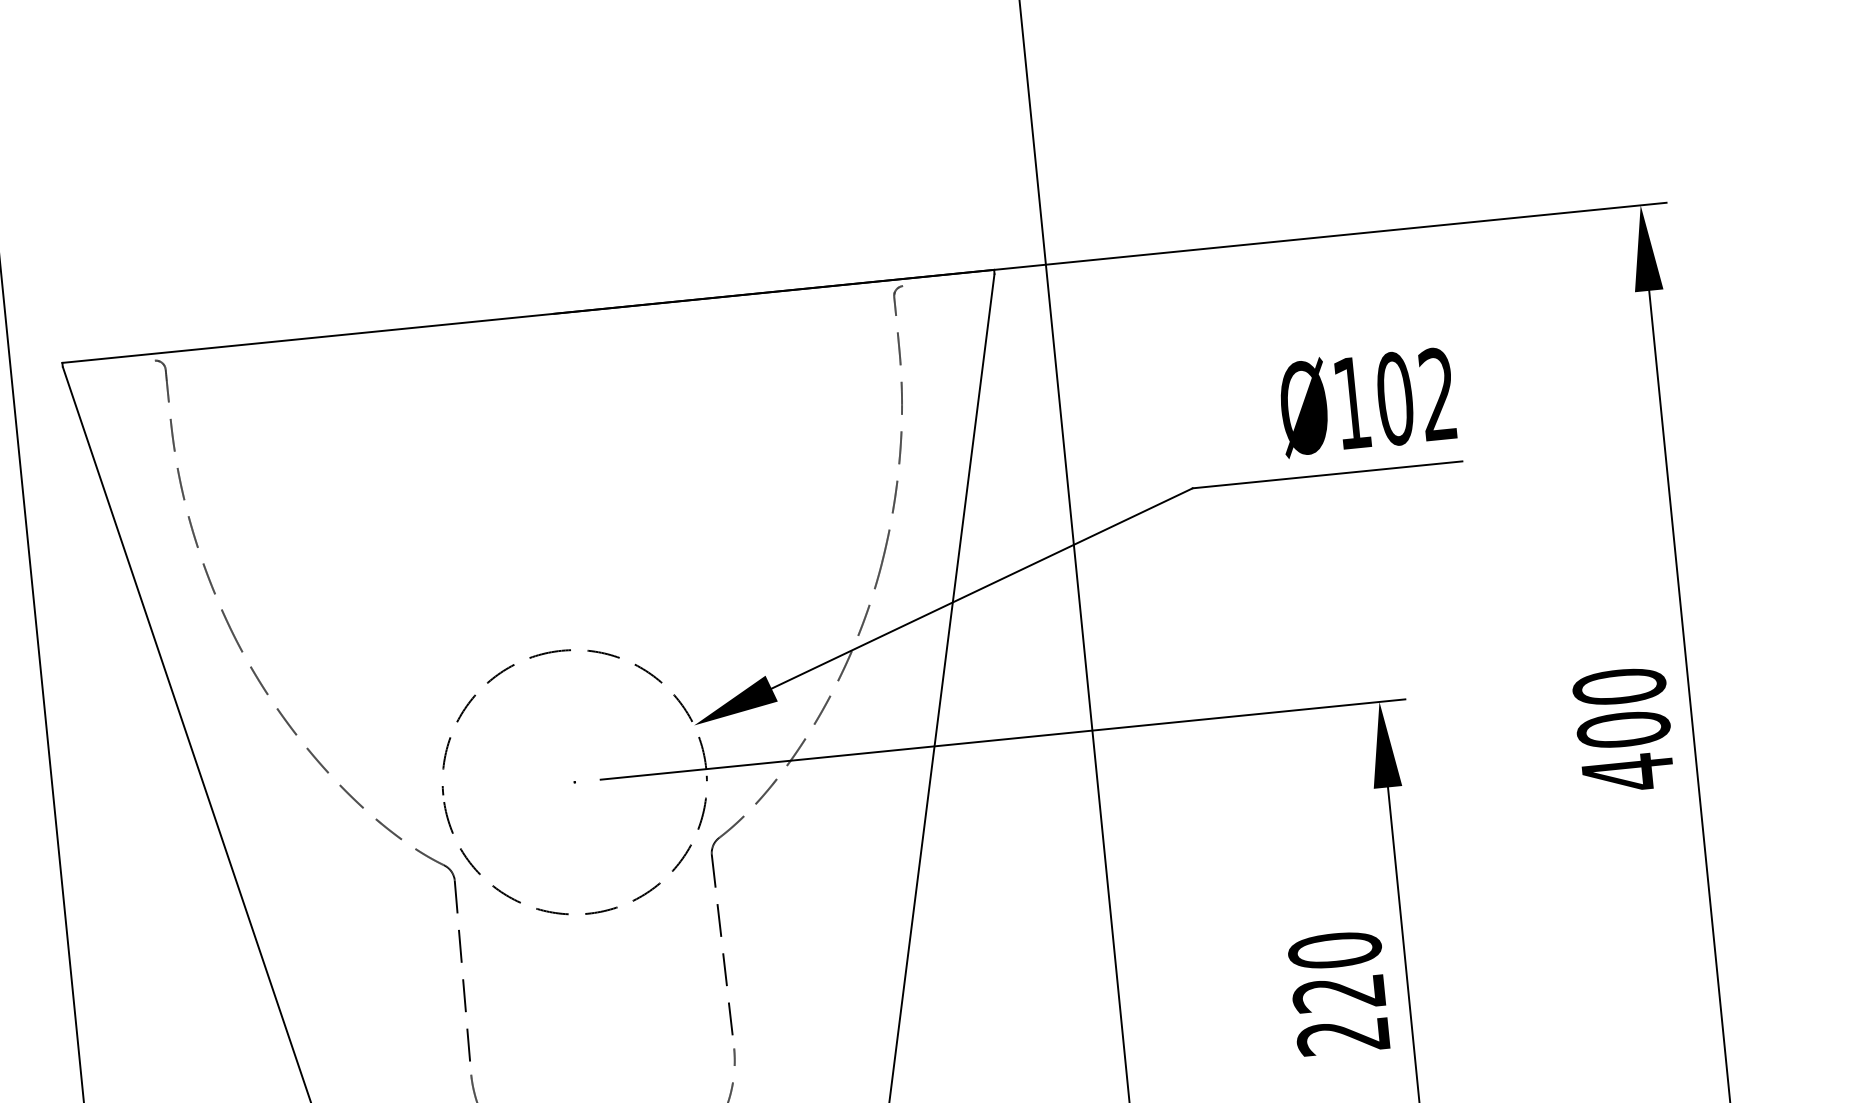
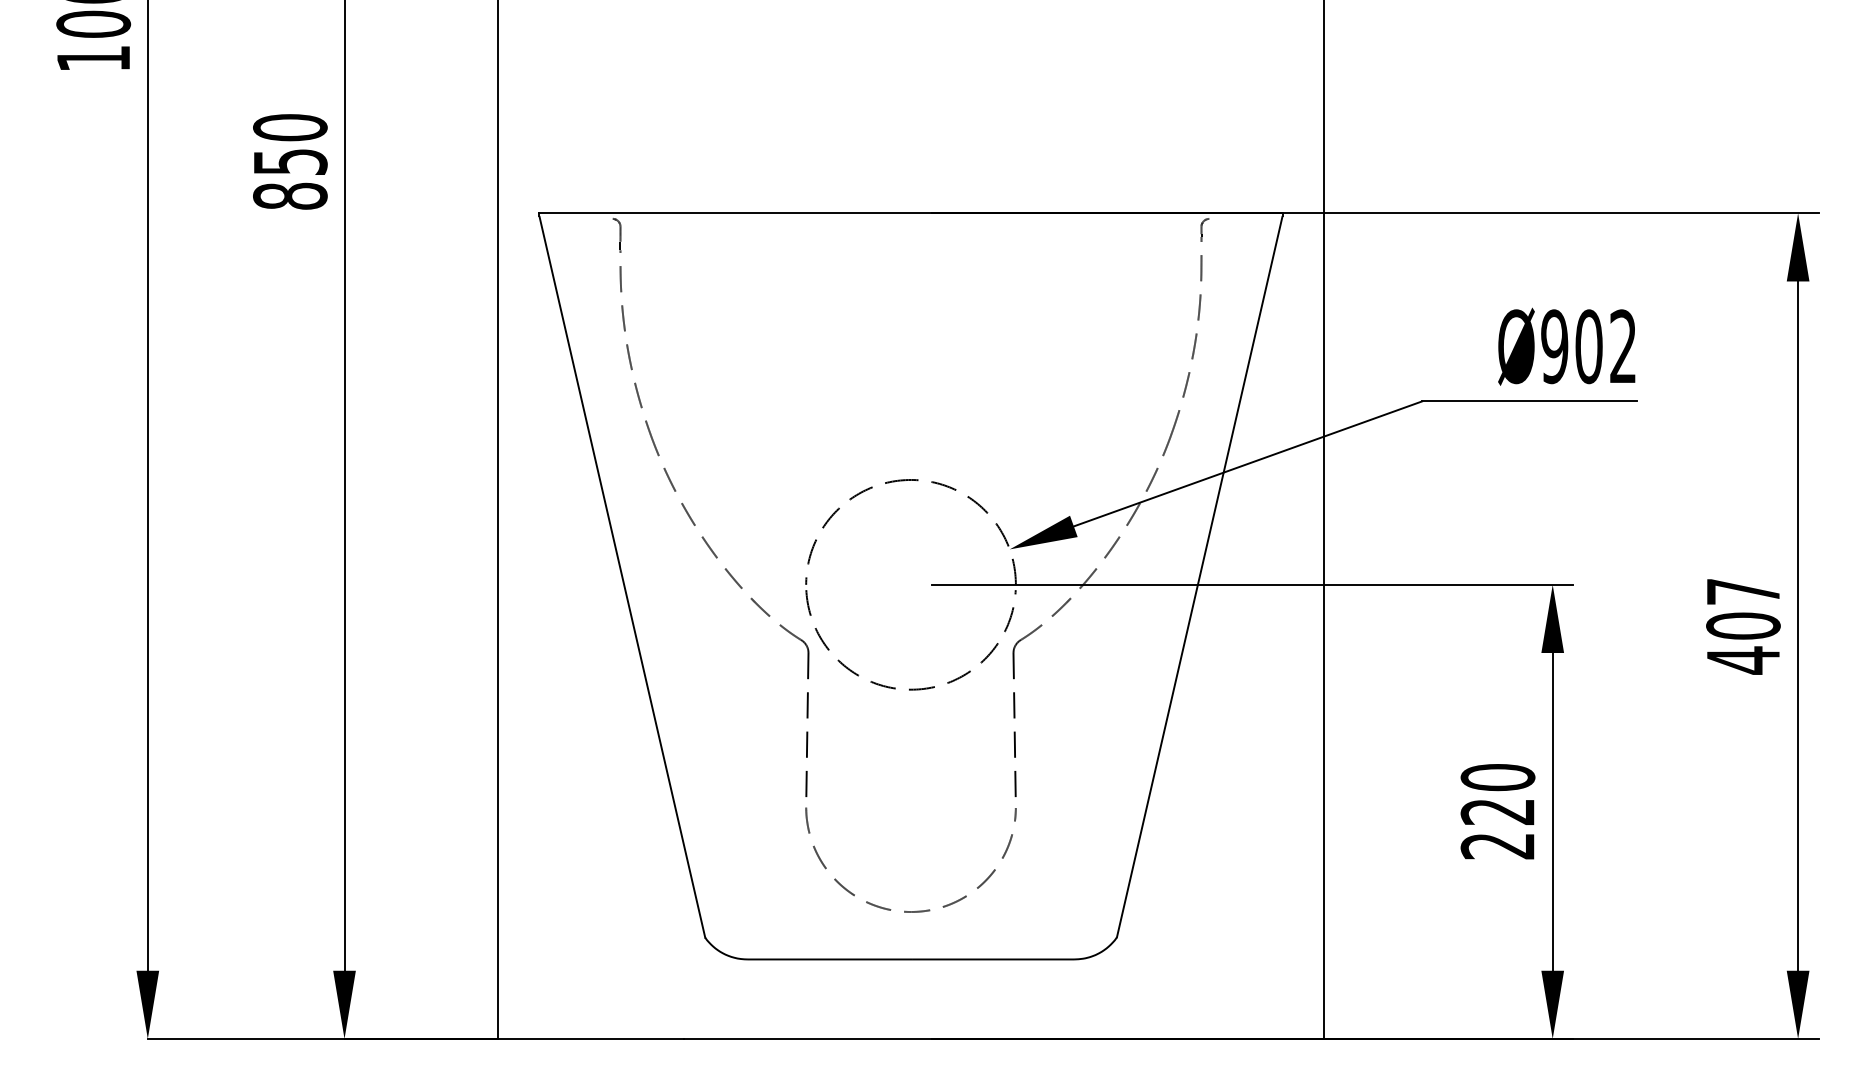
text: (1351, 402) -> (1554, 346), Ø102 -> Ø902
text: (1619, 686) -> (1743, 591), 400 -> 407

